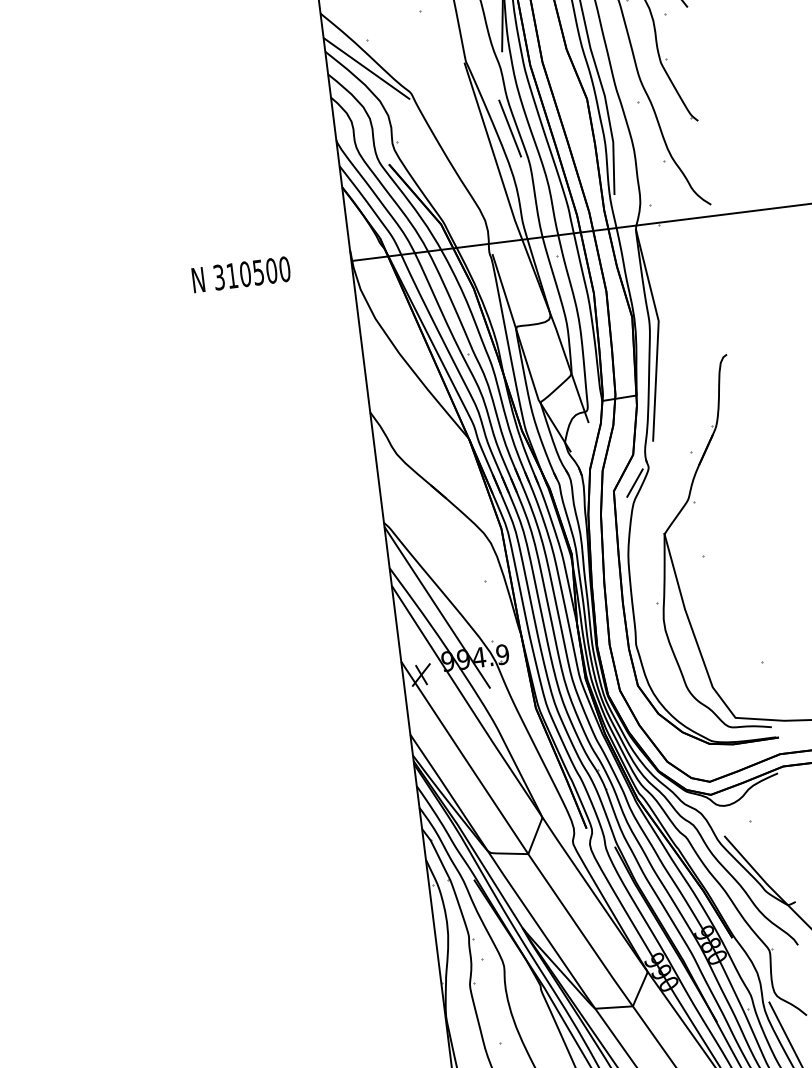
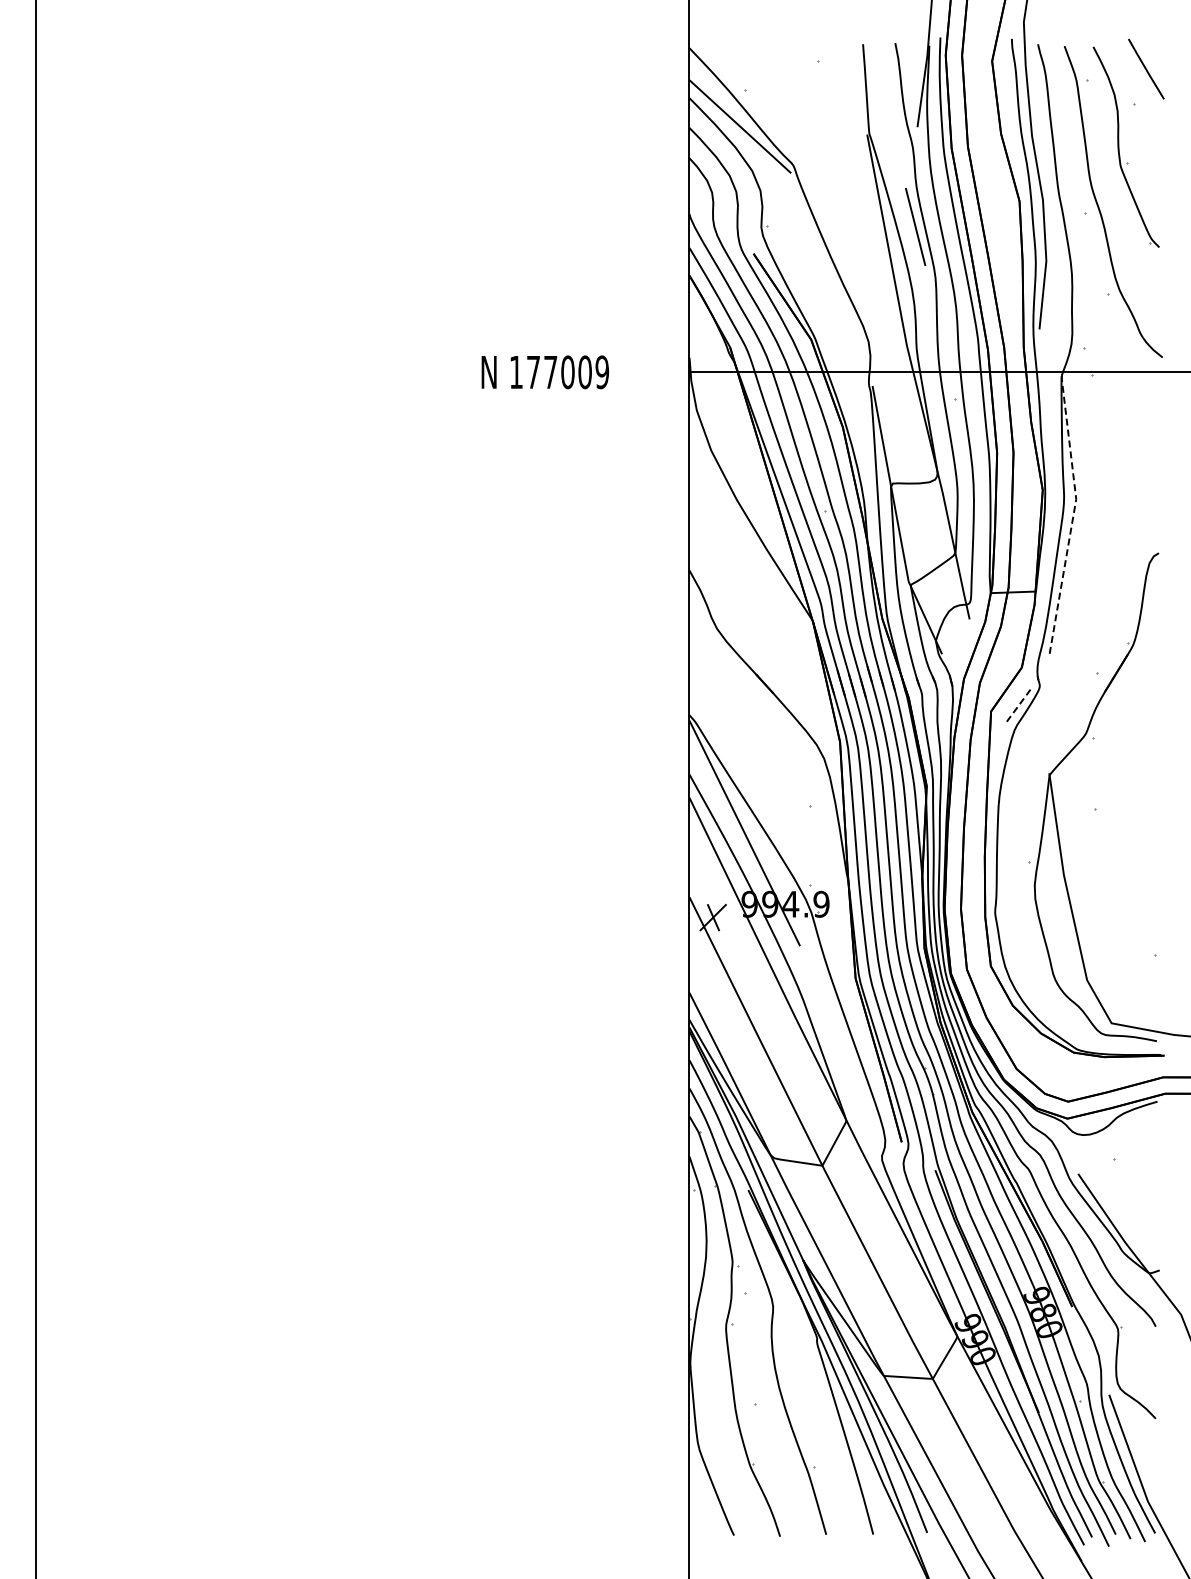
text: (252, 273) -> (559, 372), 310500 -> 177009
line: (658, 333) -> (1073, 515), solid -> dashed
line: (634, 483) -> (1019, 704), solid -> dashed

